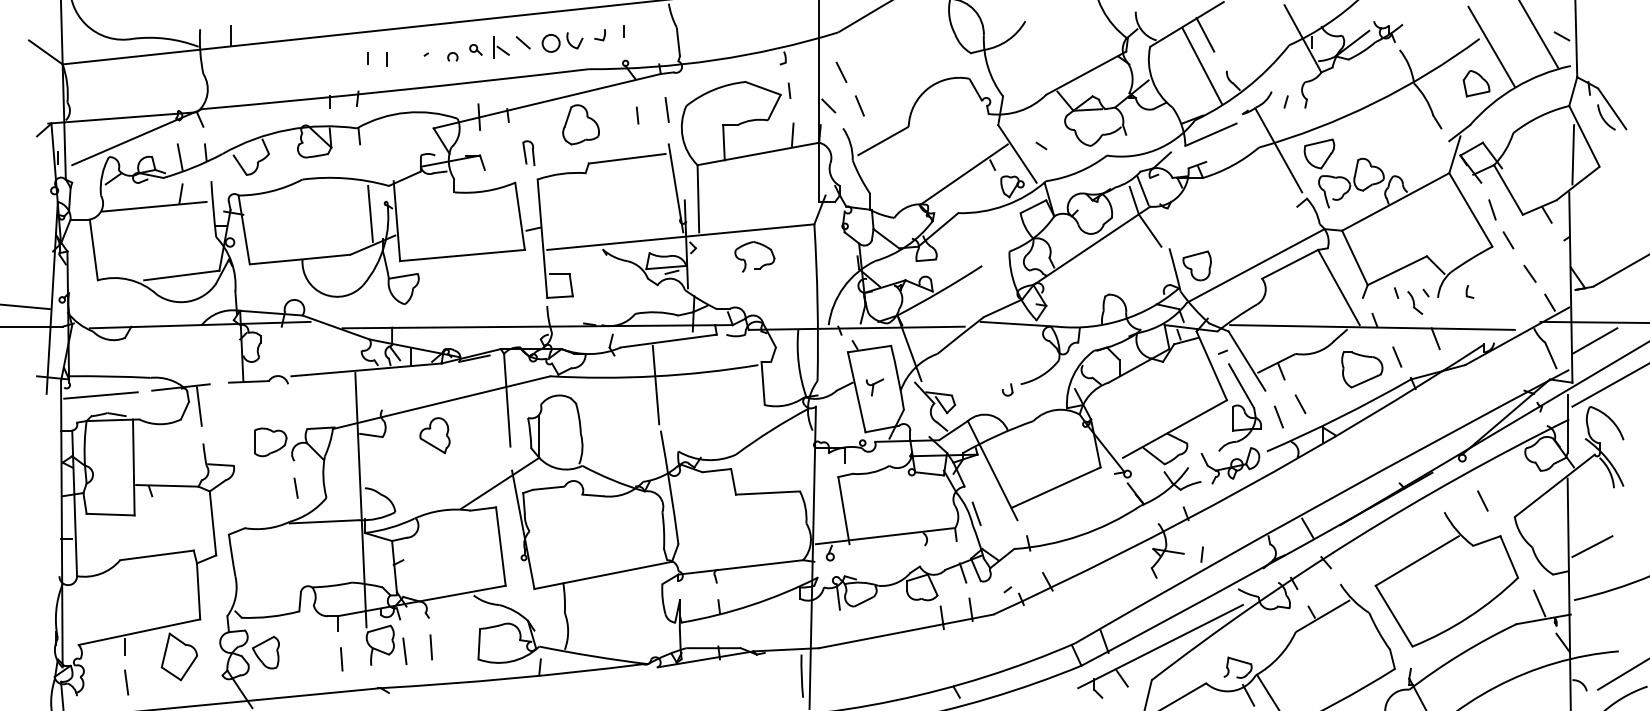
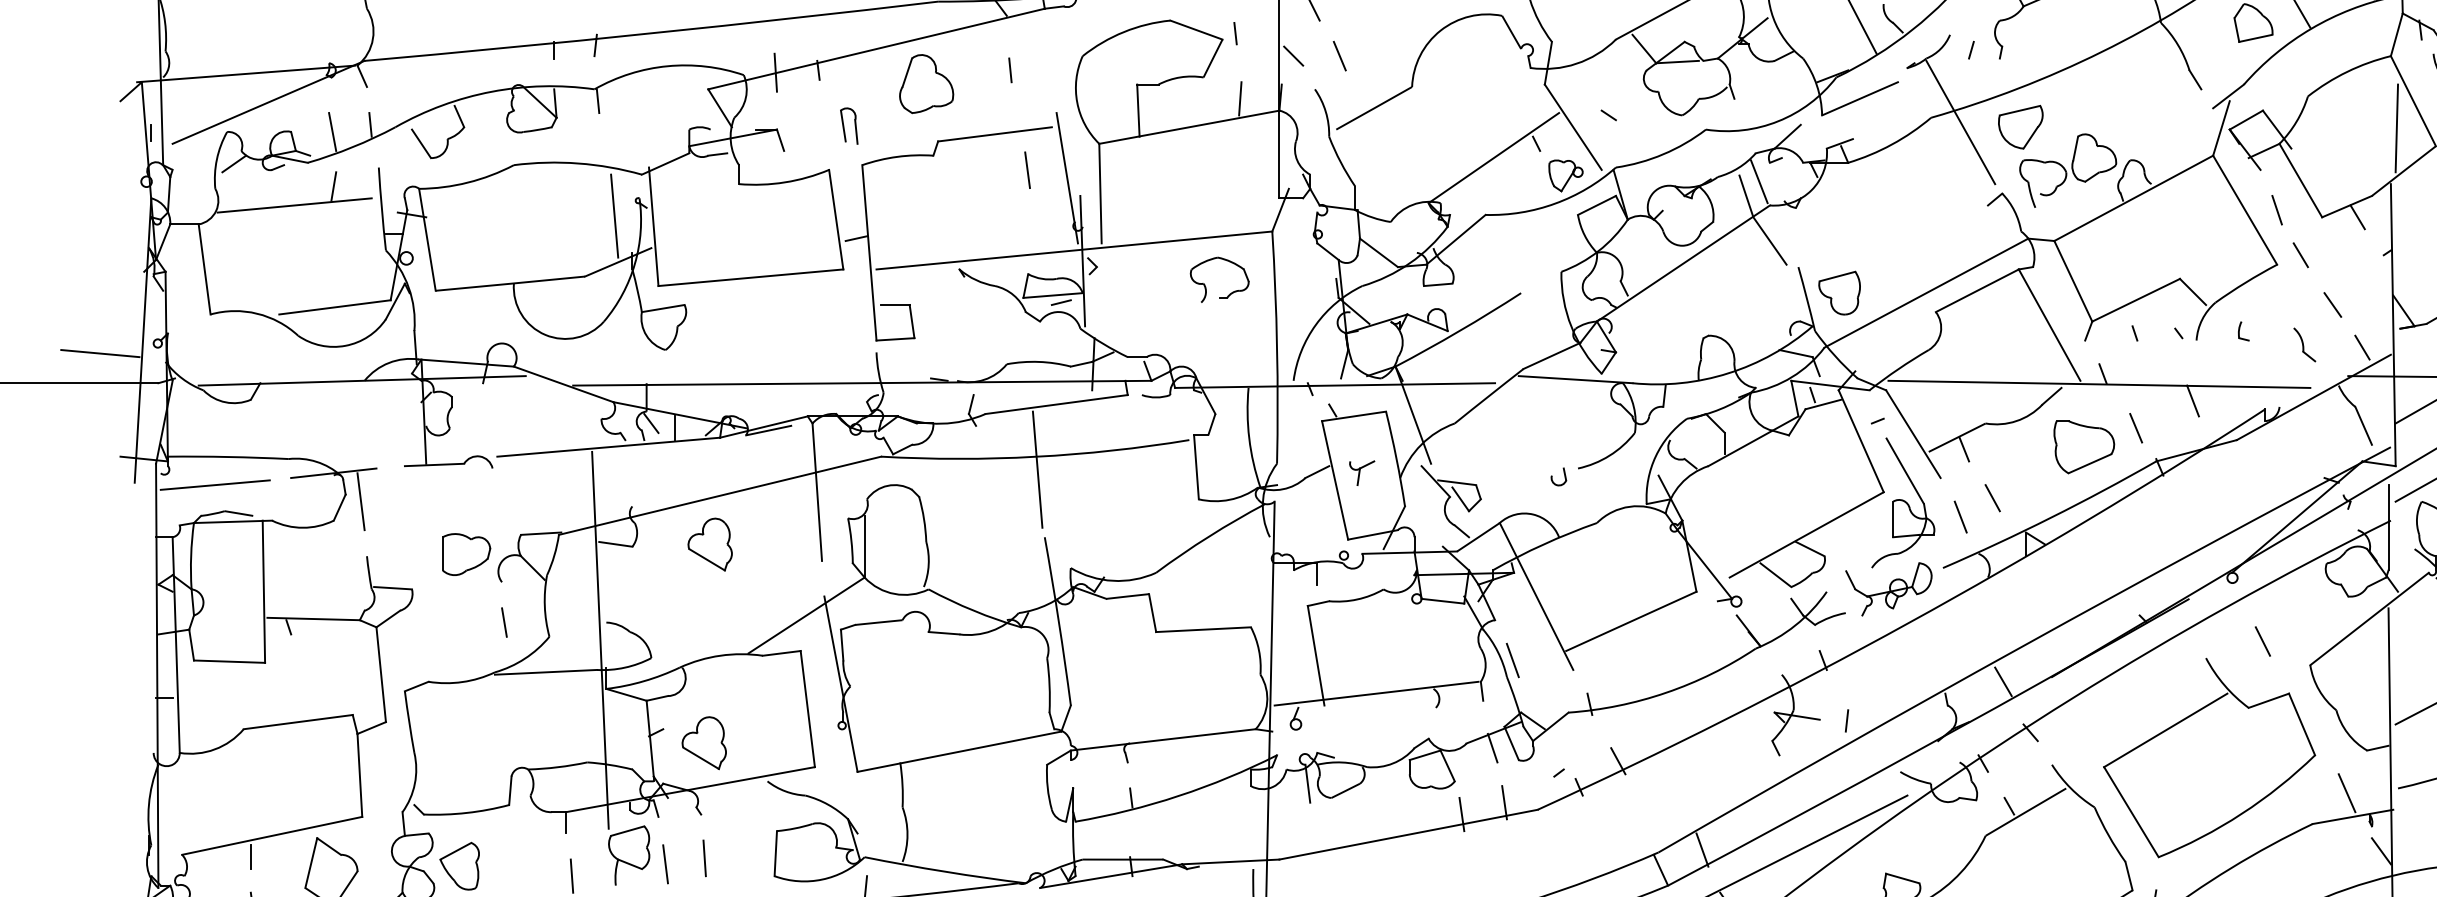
line: (666, 109) -> (1026, 169), moved
part: (745, 260) -> (1205, 285), moved
part: (1415, 302) -> (2305, 344), moved
part: (430, 569) -> (703, 742), added

